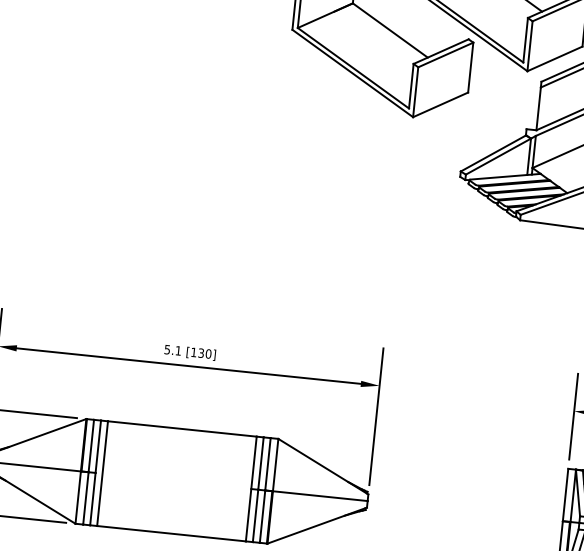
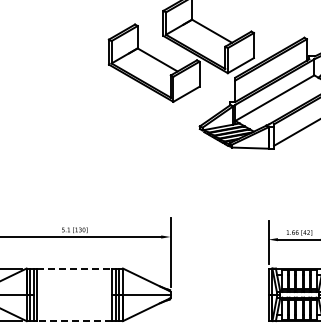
line: (183, 429) -> (75, 268), solid -> dashed
line: (170, 534) -> (74, 321), solid -> dashed

